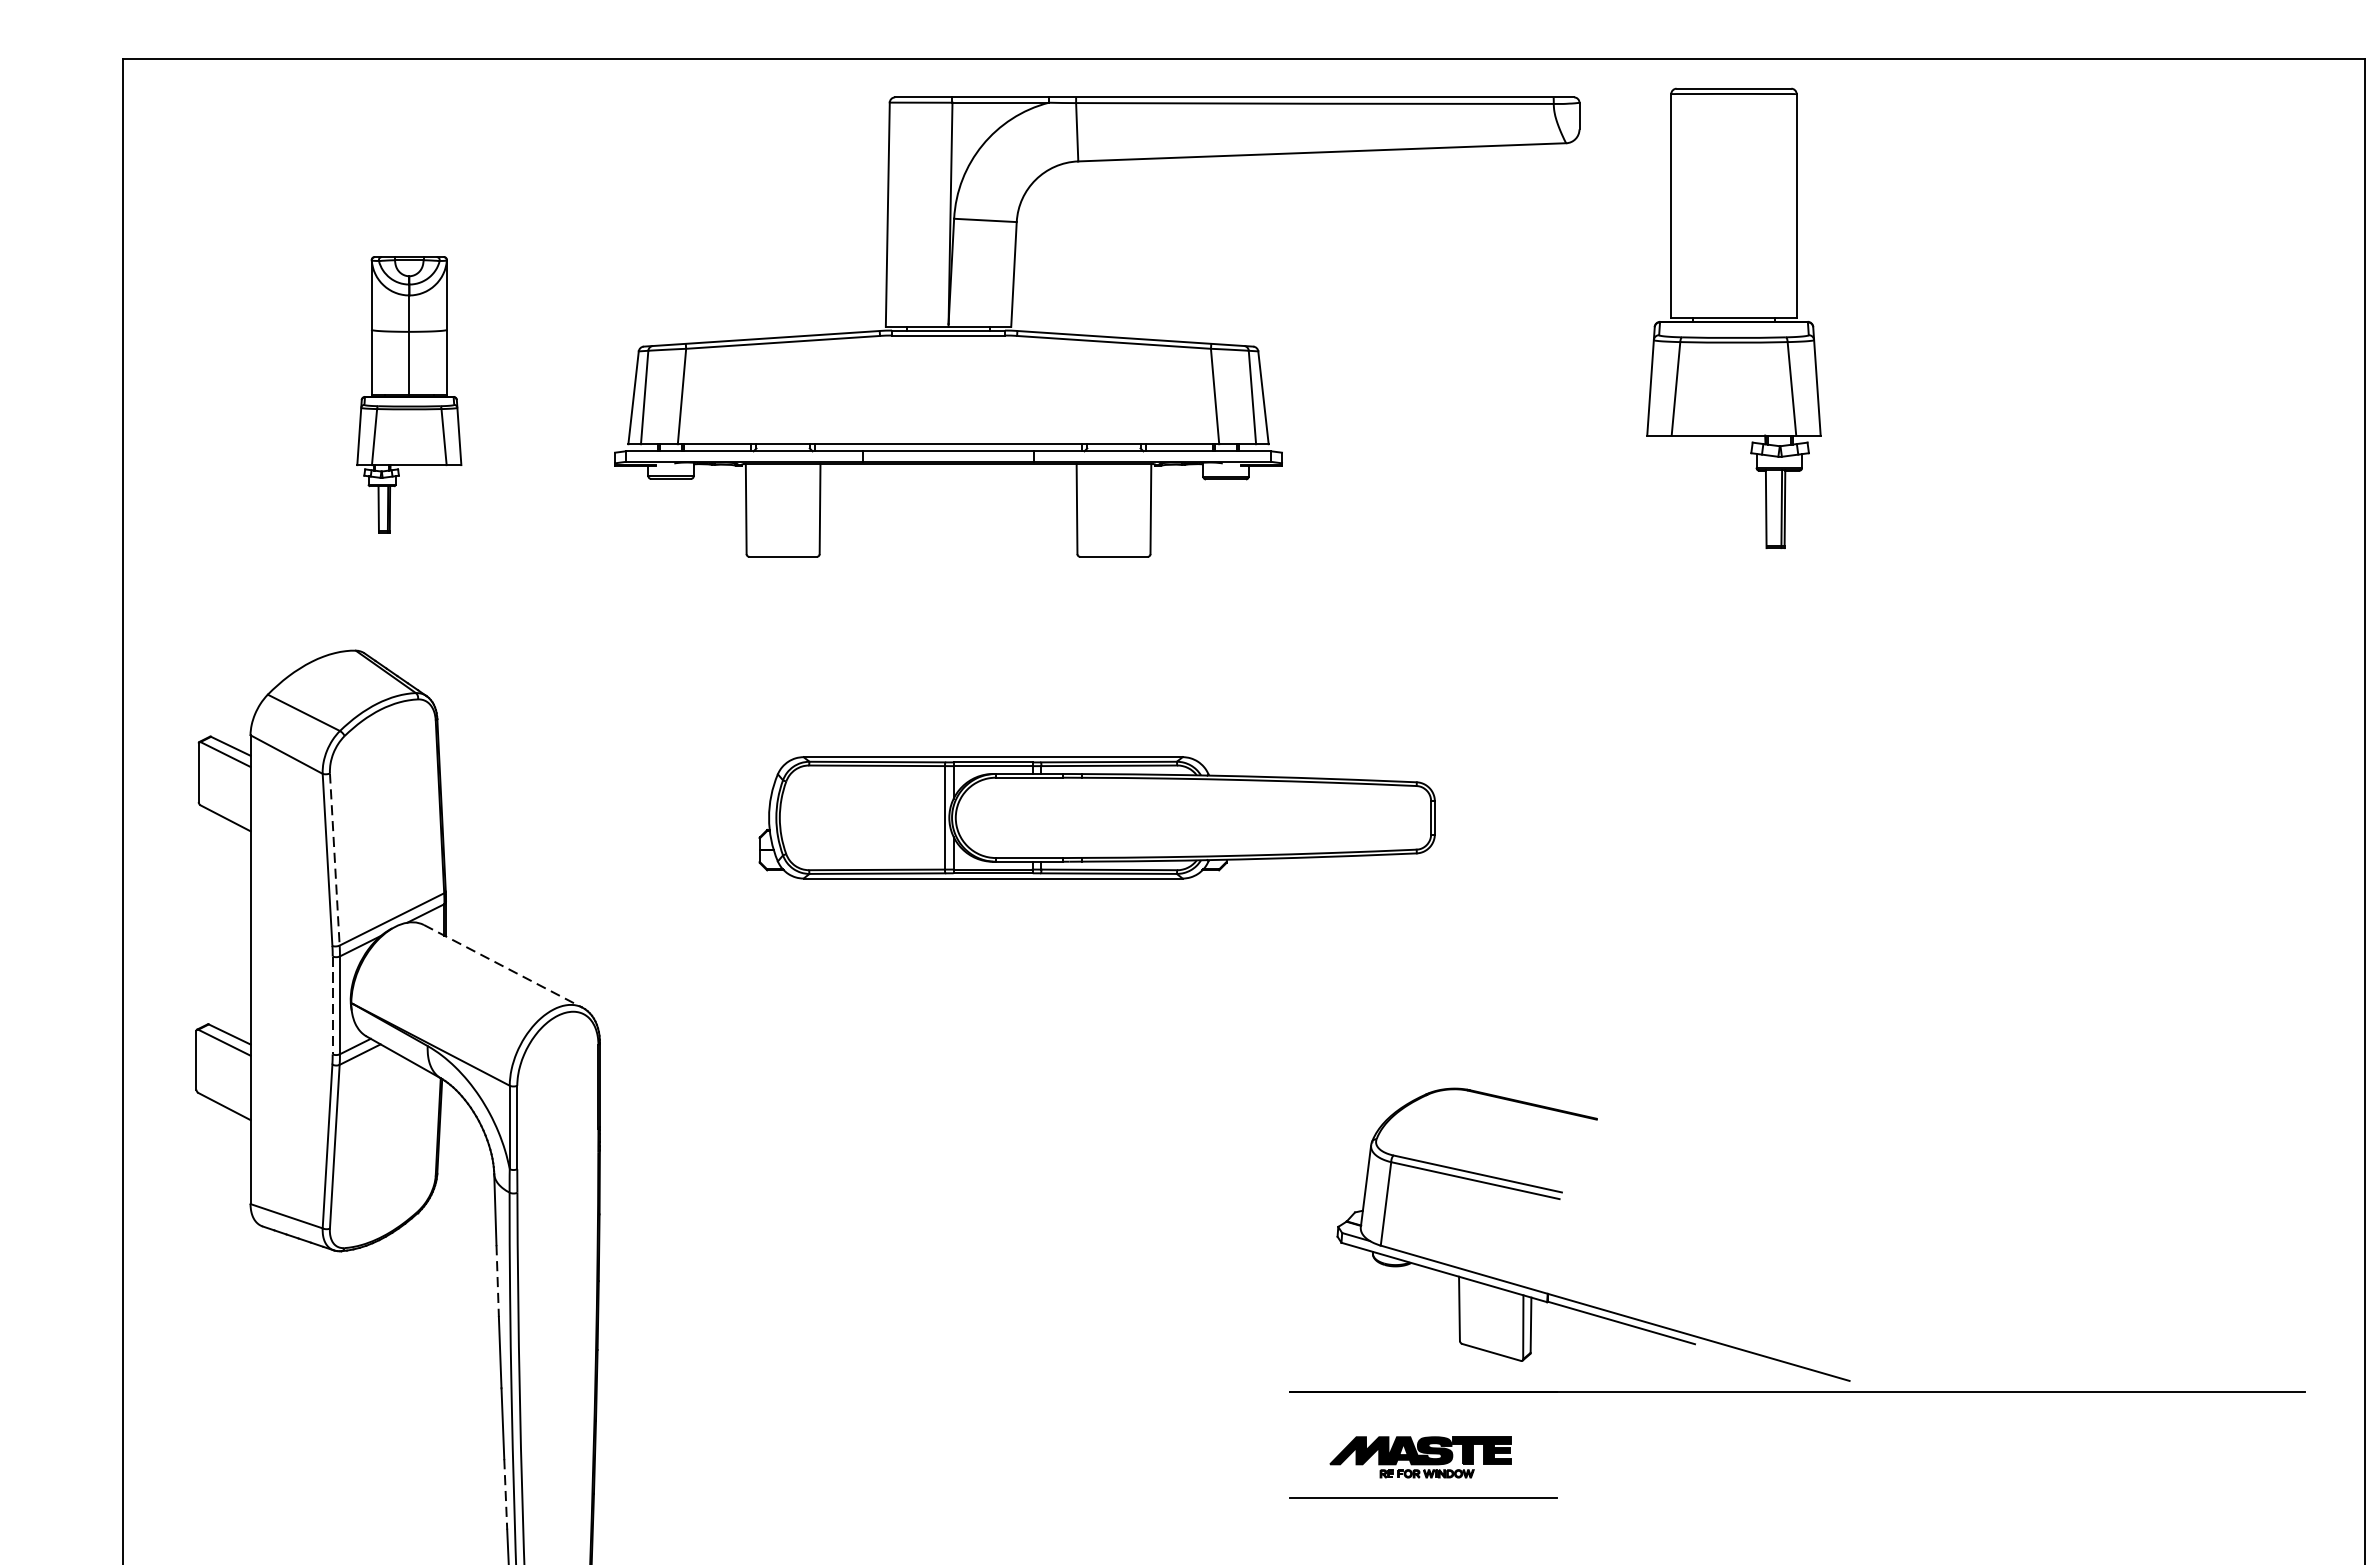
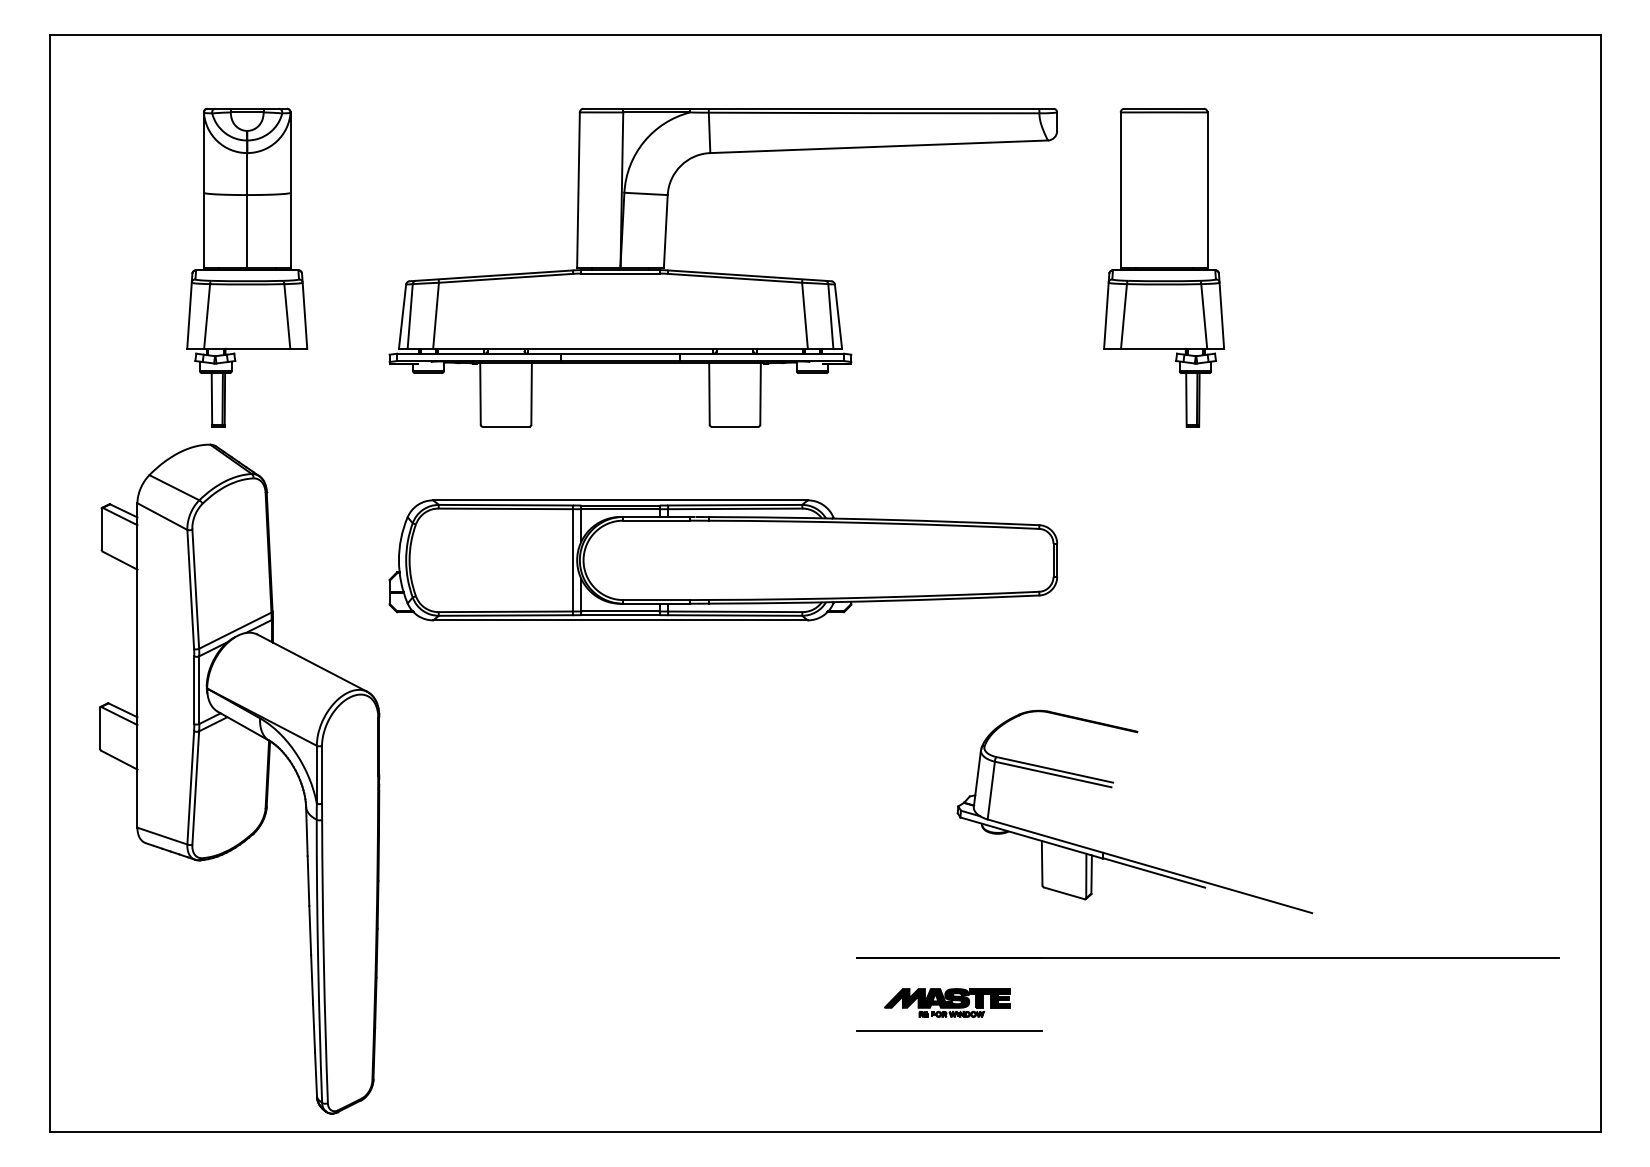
part: (1733, 318) -> (1163, 267), moved
part: (1097, 326) -> (723, 267), moved
part: (409, 394) -> (247, 267), size x1.67
part: (1097, 818) -> (723, 560), size x1.43
line: (334, 859) -> (195, 589), dashed -> solid
line: (503, 966) -> (312, 663), dashed -> solid
line: (332, 1005) -> (194, 690), dashed -> solid
part: (1559, 1200) -> (1111, 788), moved
line: (497, 1281) -> (308, 881), dashed -> solid
line: (506, 1495) -> (314, 1029), dashed -> solid

